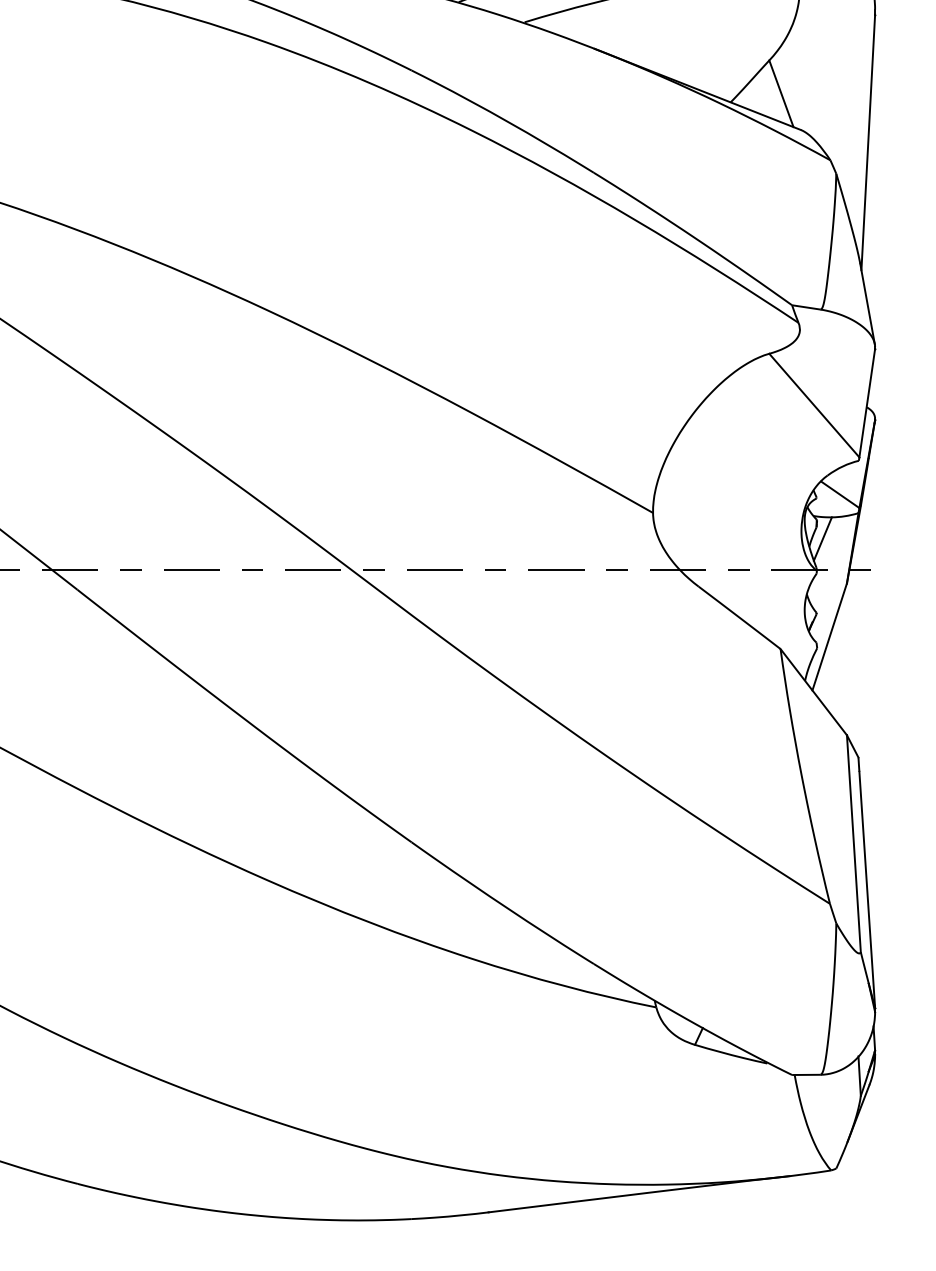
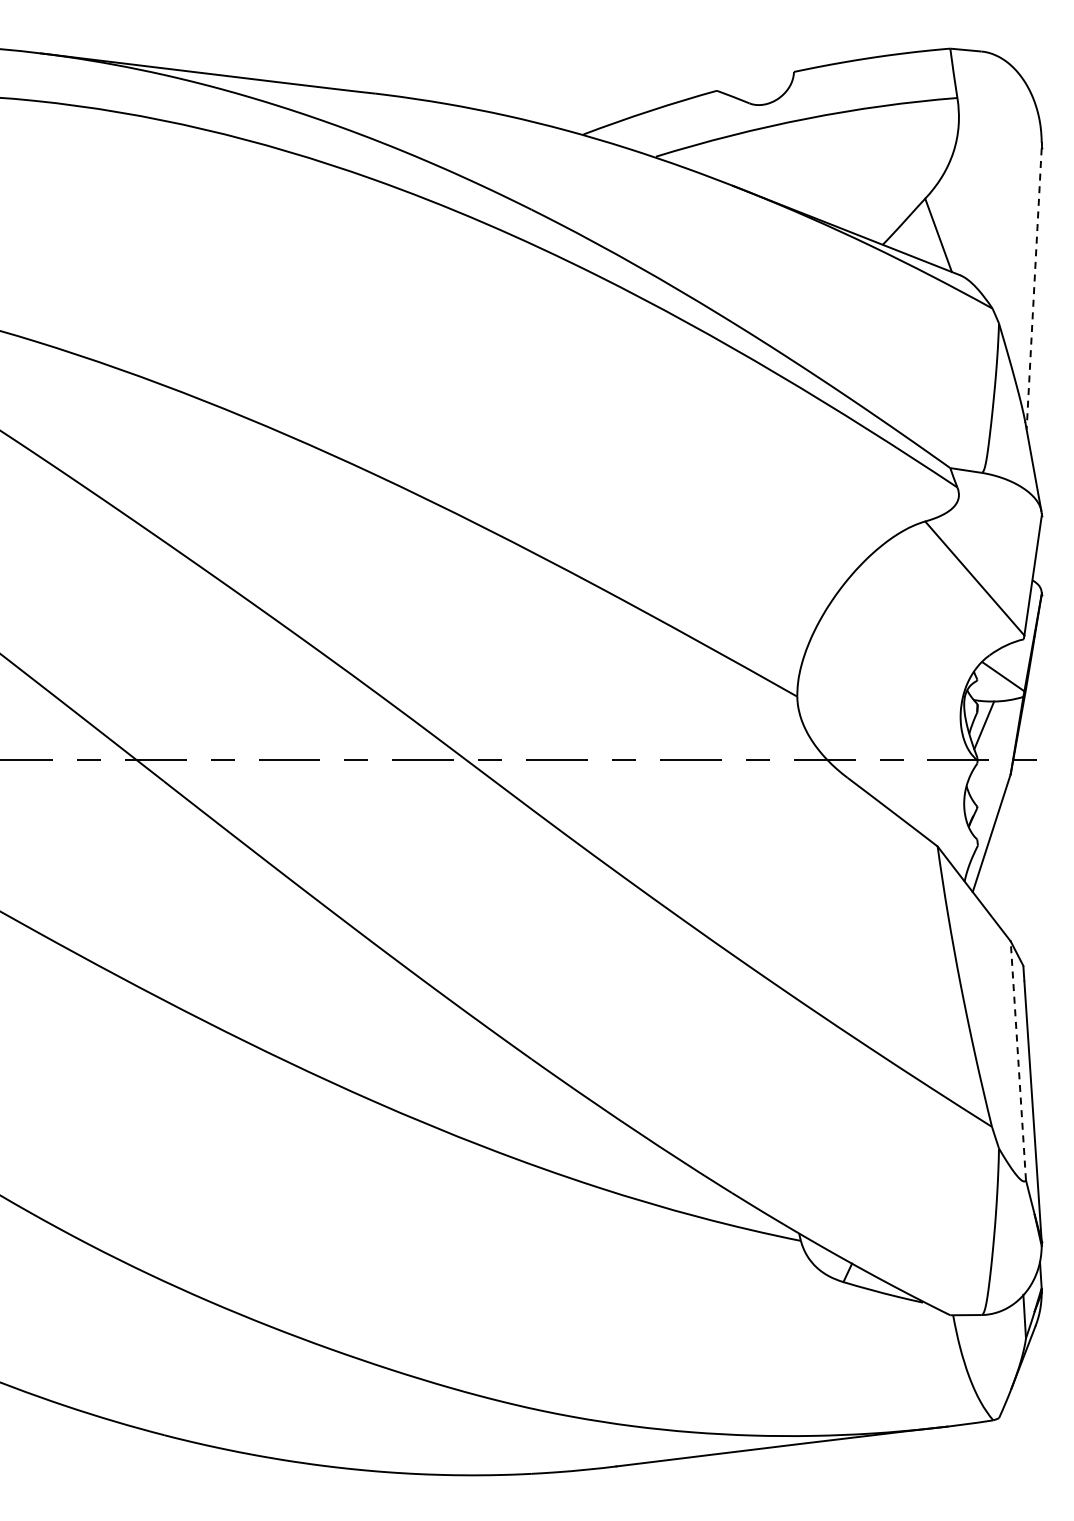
line: (868, 142) -> (1034, 288), solid -> dashed
line: (854, 843) -> (1018, 1060), solid -> dashed

